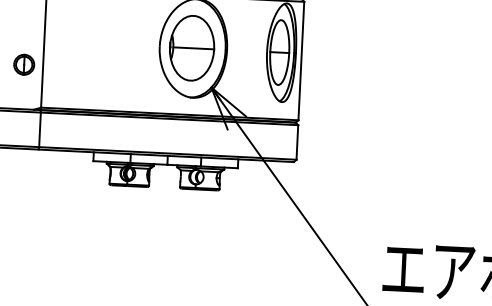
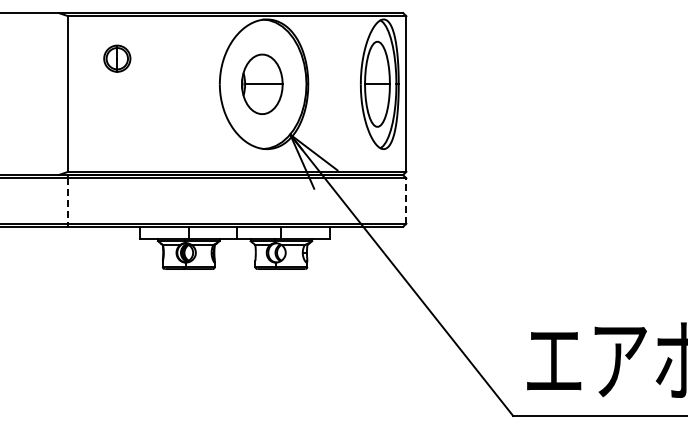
part: (192, 48) -> (262, 84), size x0.7
part: (24, 64) -> (117, 58), moved
line: (40, 130) -> (68, 201), solid -> dashed
line: (297, 142) -> (406, 201), solid -> dashed

